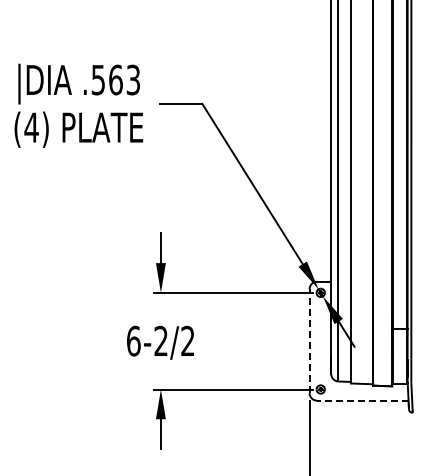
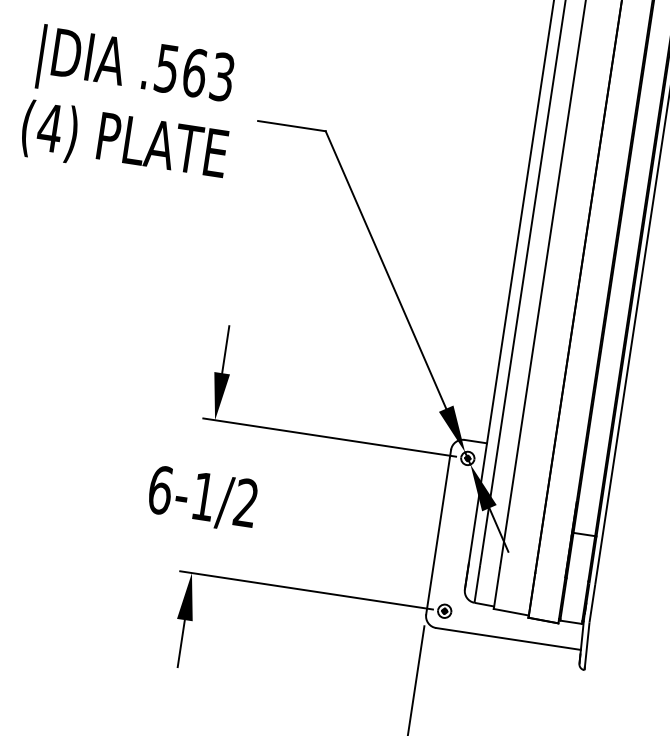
text: (160, 340) -> (203, 495), 6-2/2 -> 6-1/2
line: (309, 340) -> (438, 531), dashed -> solid
line: (362, 400) -> (508, 638), dashed -> solid

